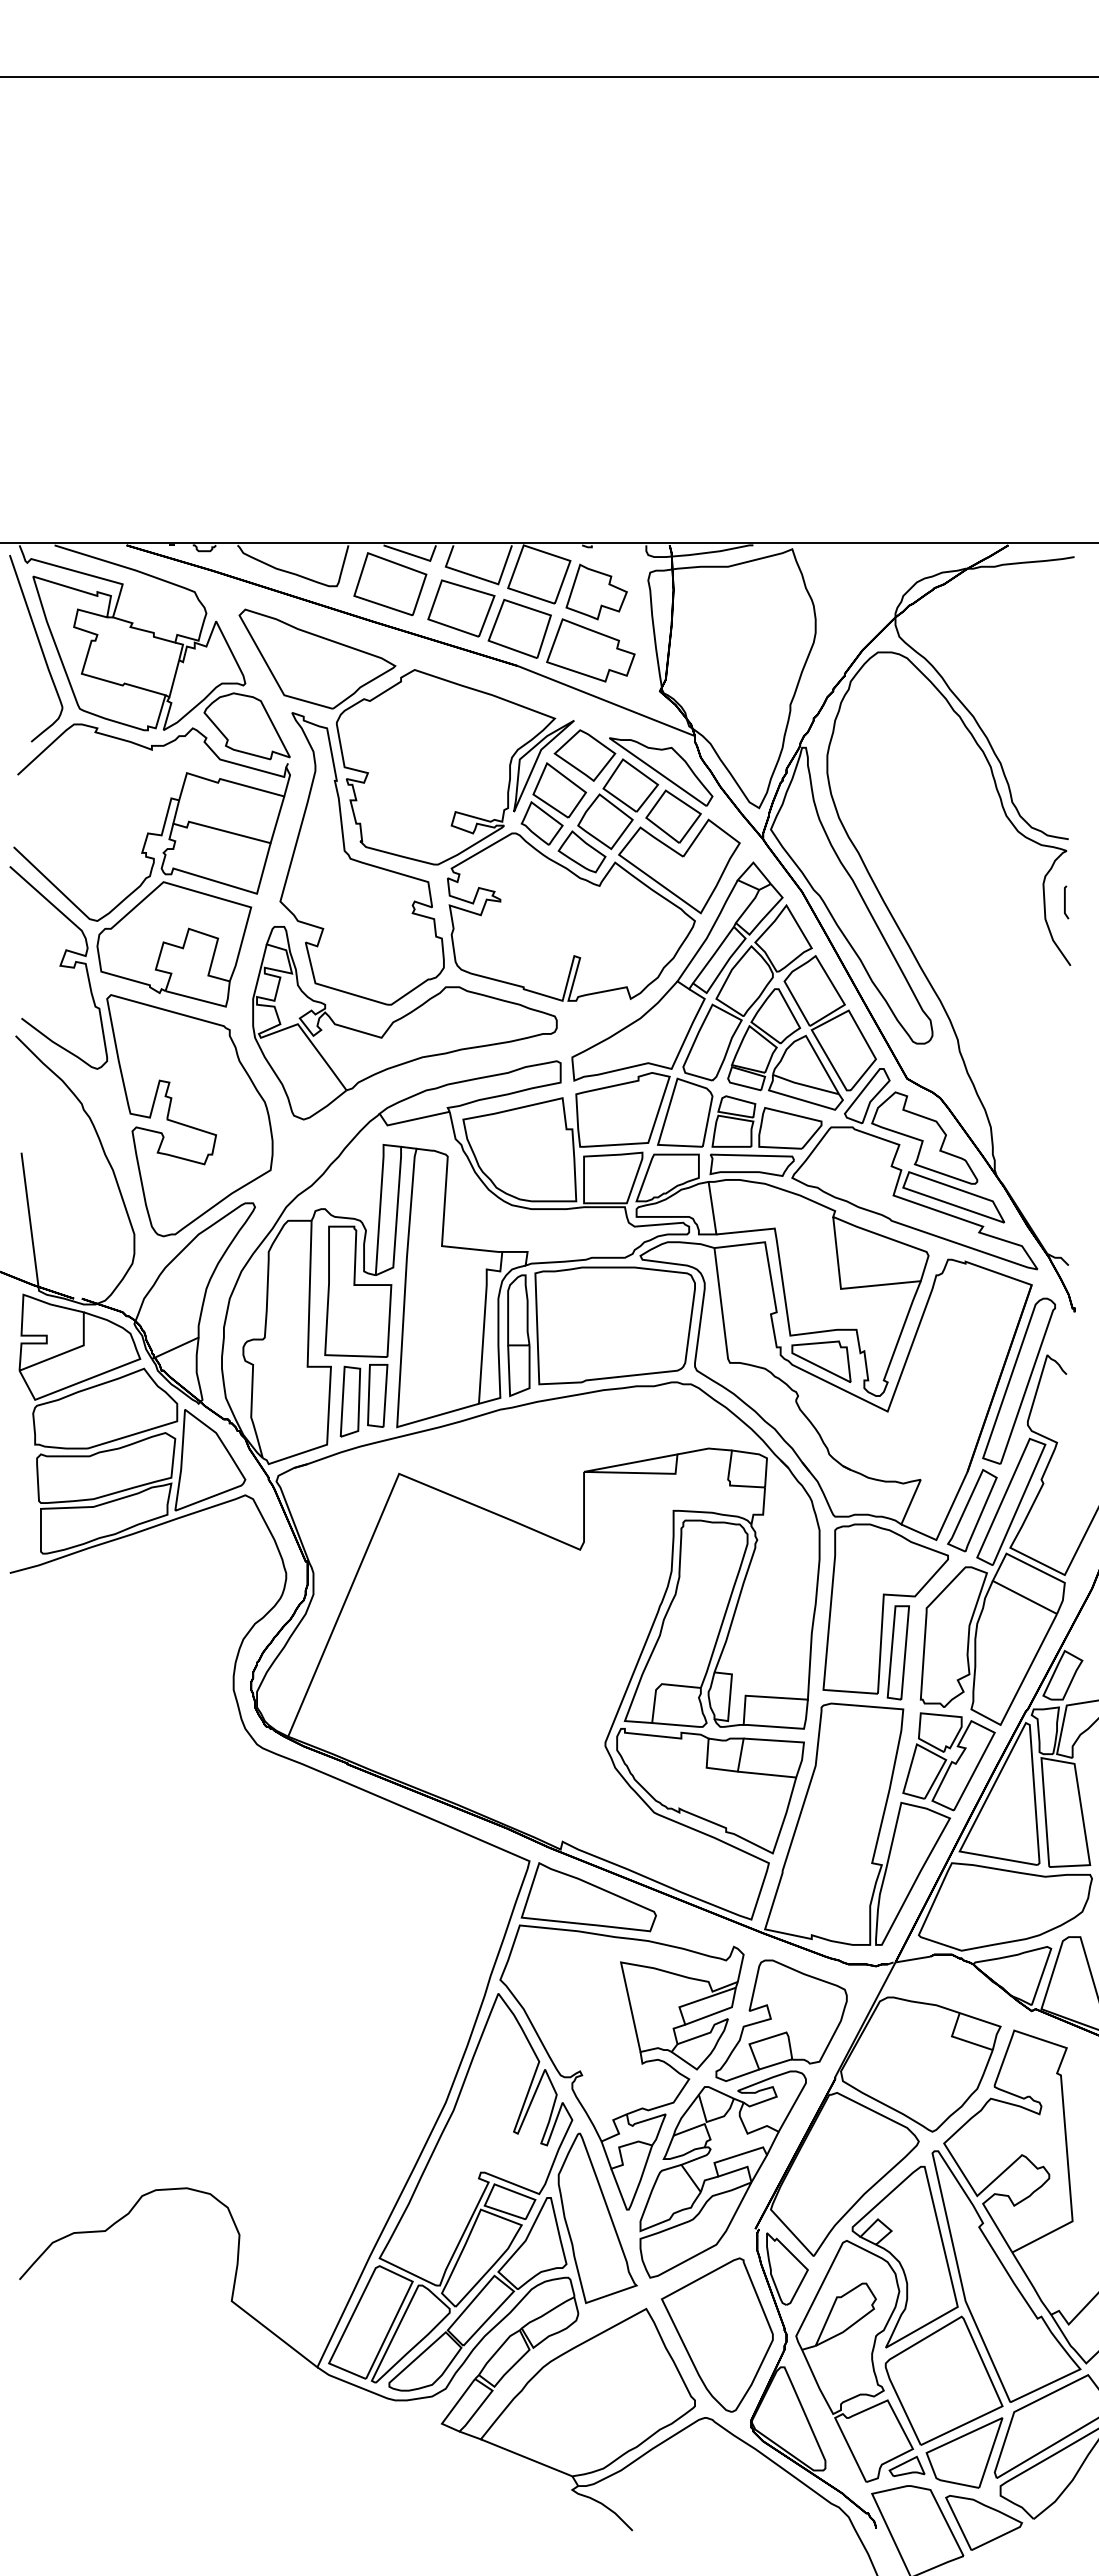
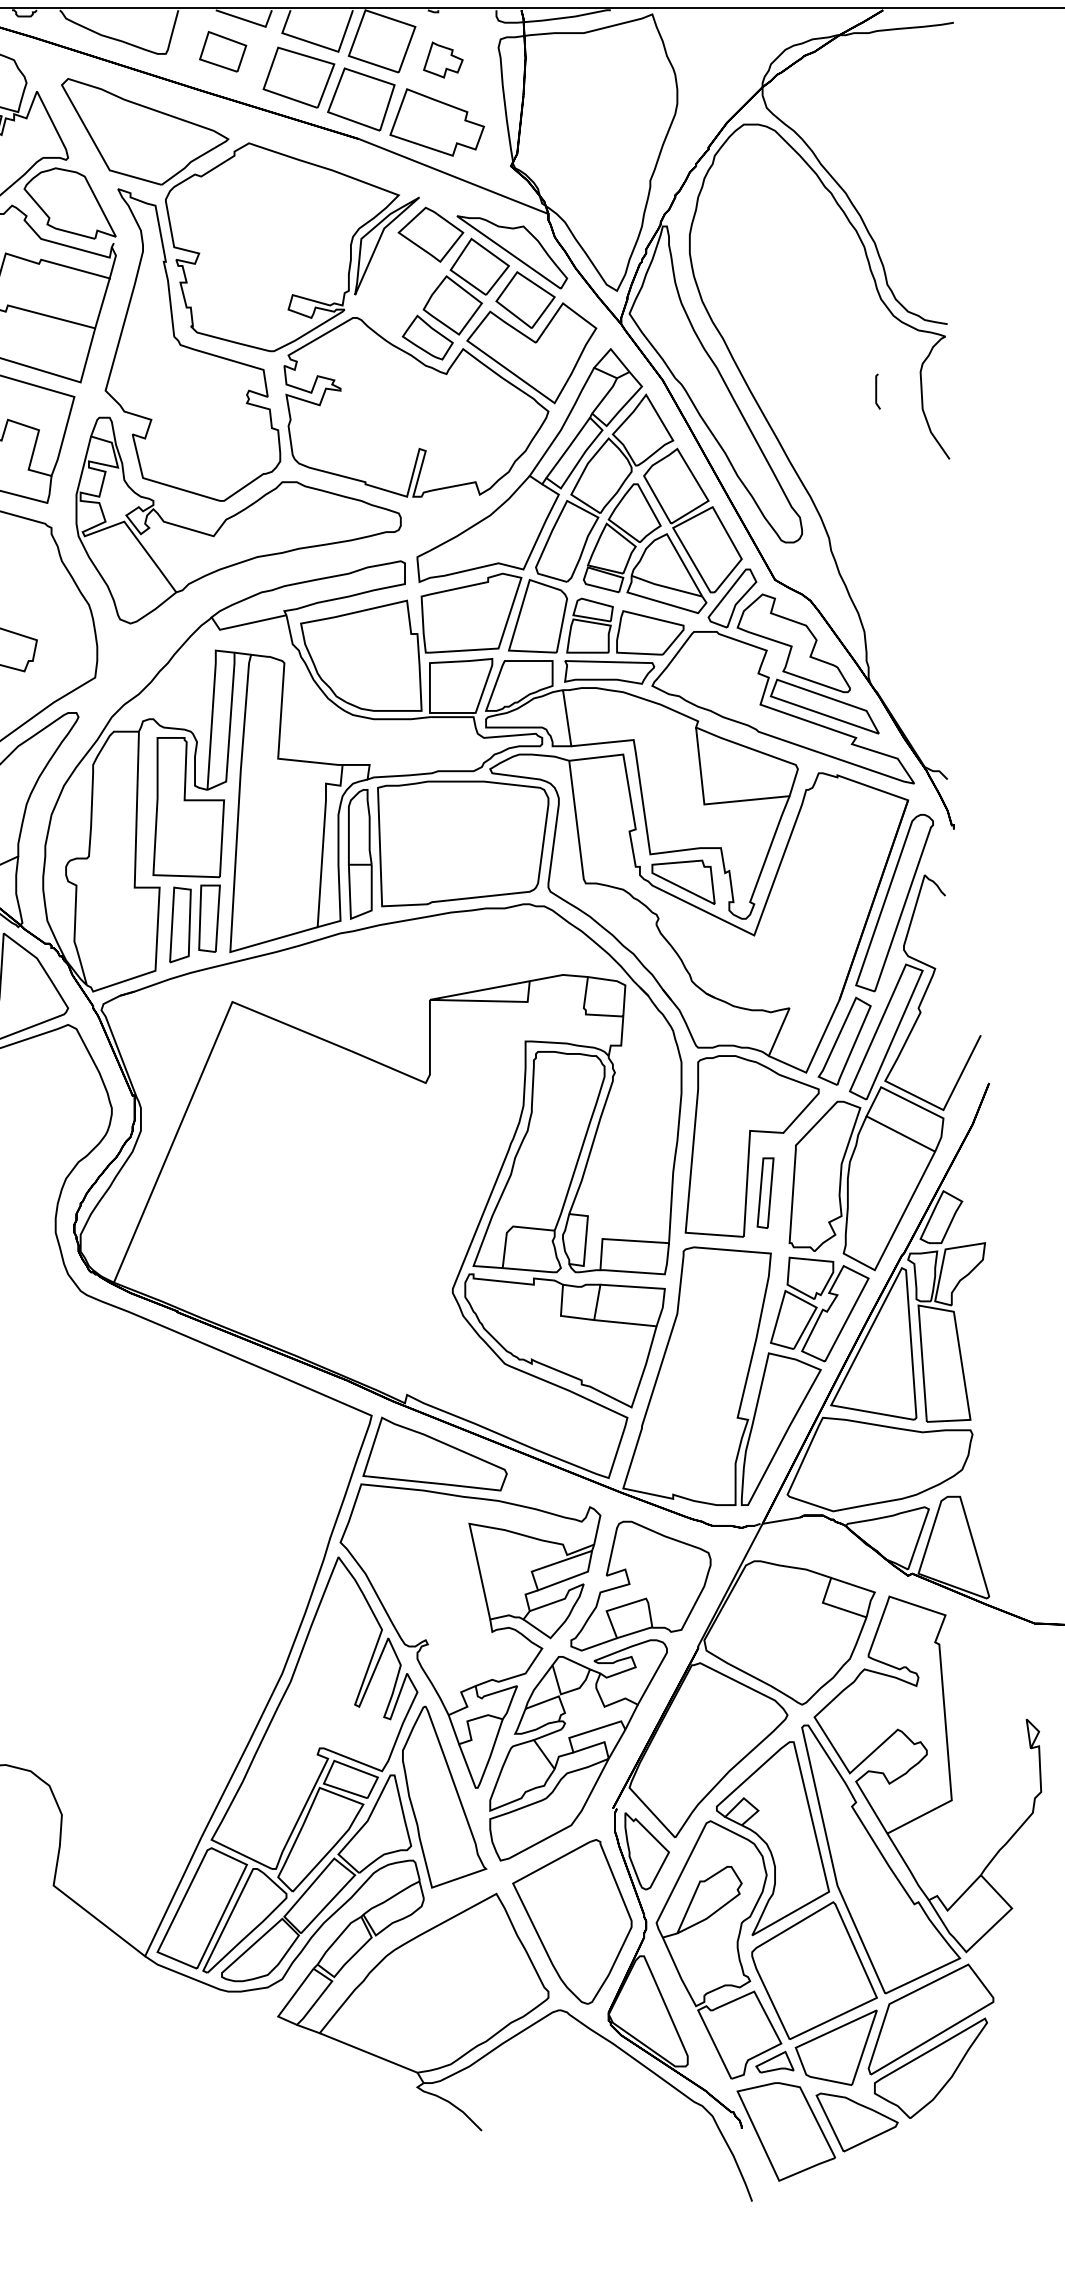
part: (390, 584) -> (223, 52), size x0.6
part: (596, 591) -> (443, 59), size x0.6
part: (553, 803) -> (397, 285), removed
curve: (1065, 902) -> (876, 391), moved
part: (897, 1652) -> (764, 1192), size x0.7

